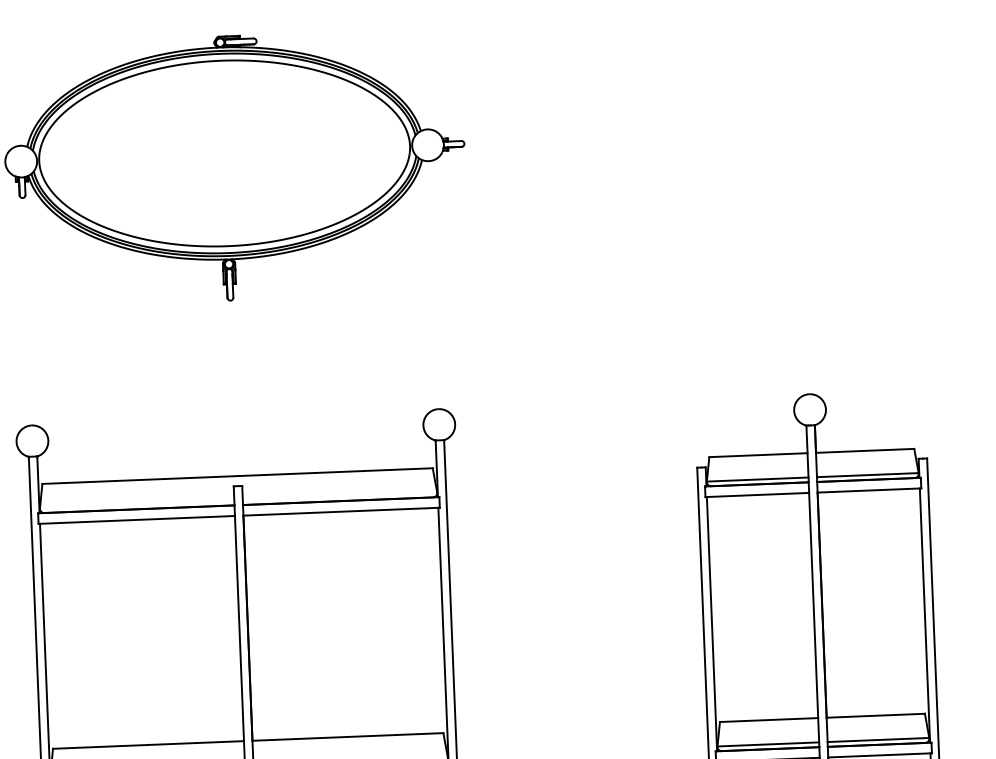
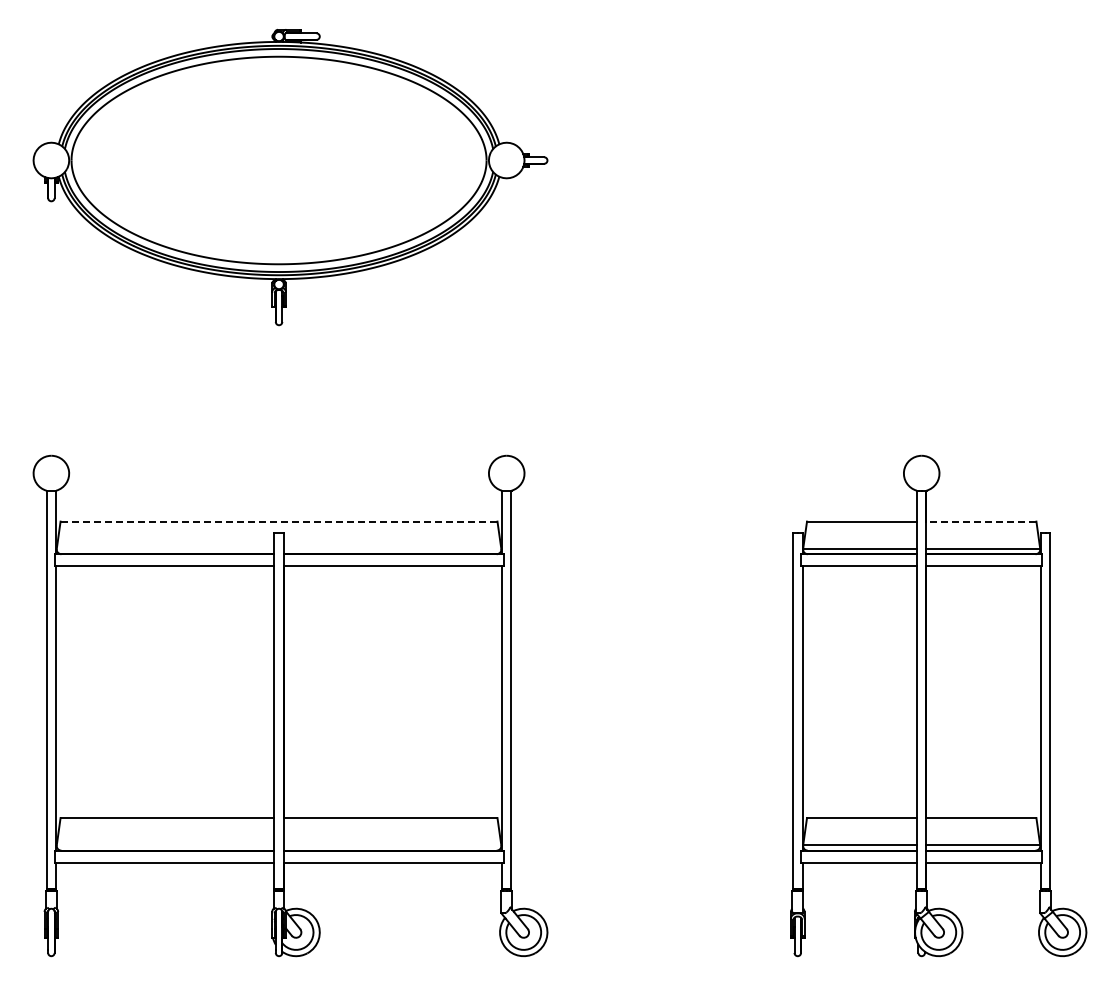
line: (865, 450) -> (981, 521), solid -> dashed
line: (237, 476) -> (278, 521), solid -> dashed

